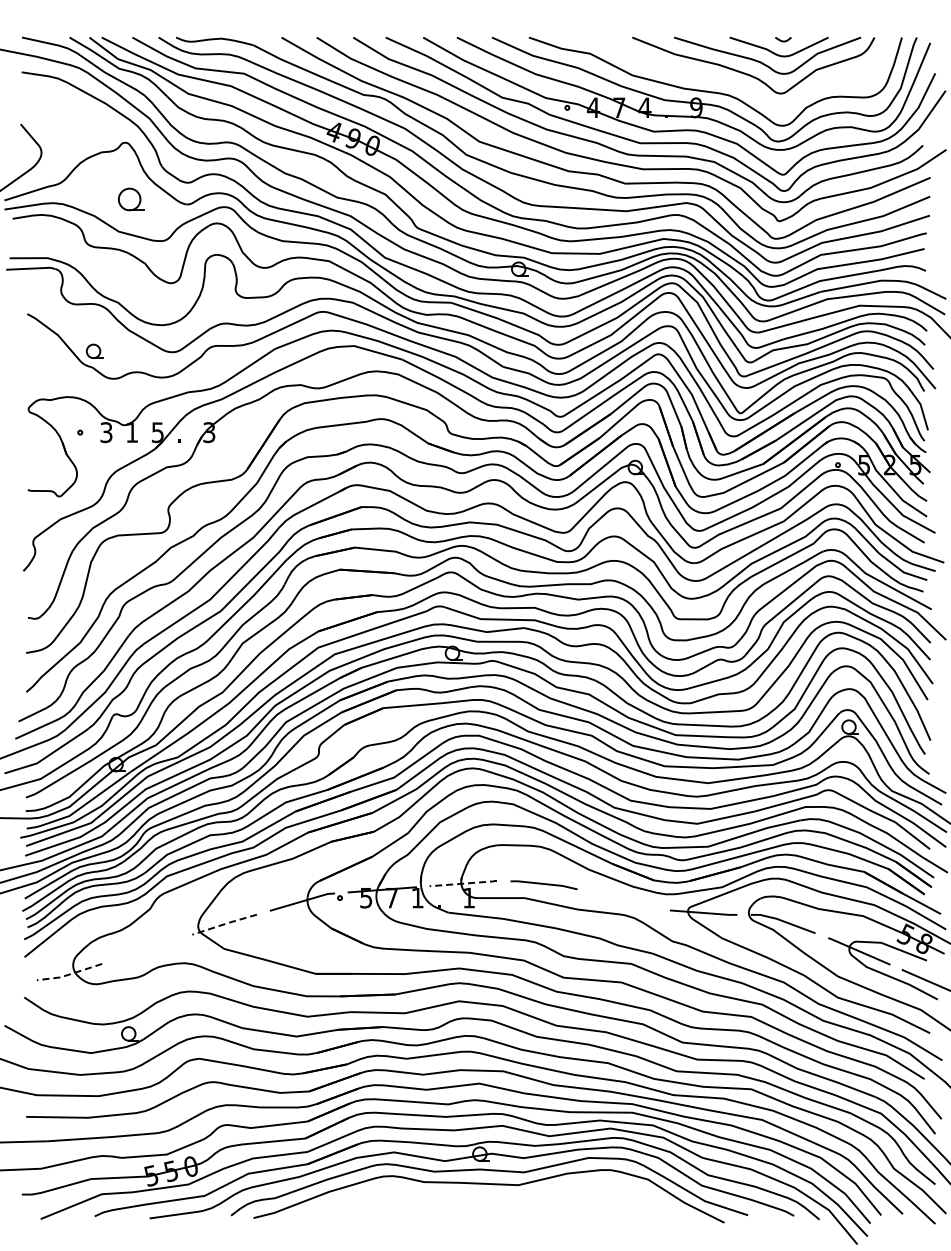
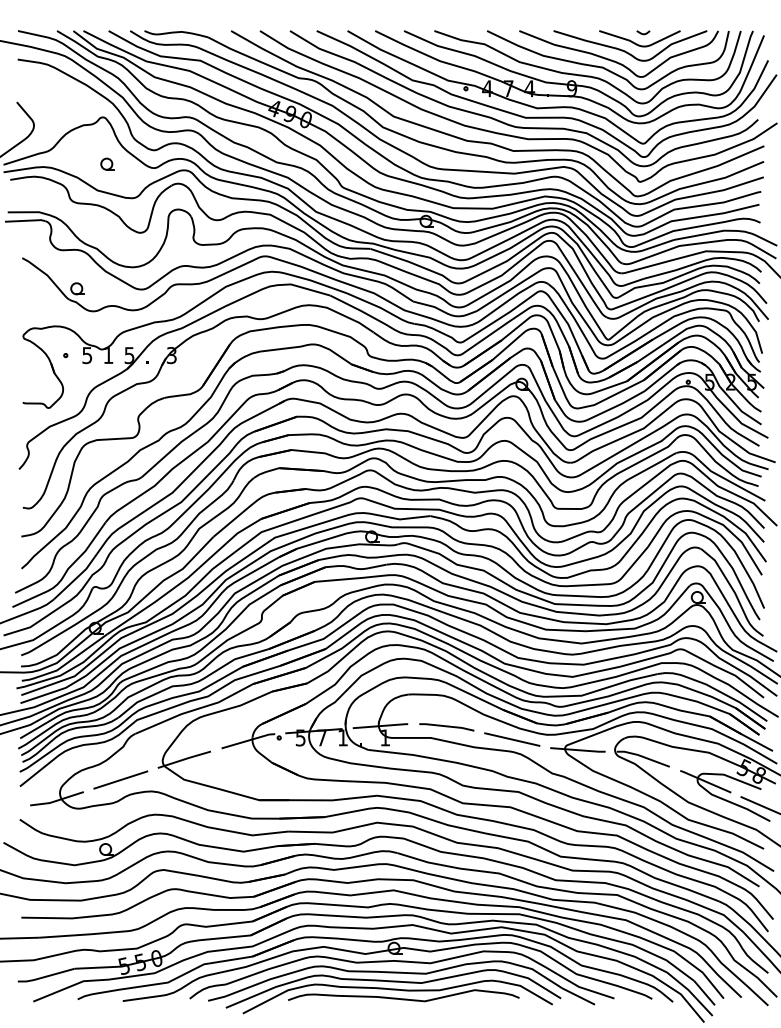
curve: (735, 81) -> (604, 67), added
part: (130, 199) -> (107, 164), size x0.62
text: (106, 432) -> (87, 355), 3 -> 5
line: (463, 883) -> (380, 725), dashed -> solid
line: (623, 899) -> (512, 739), added
line: (224, 924) -> (184, 759), dashed -> solid
line: (147, 948) -> (121, 779), added
line: (69, 974) -> (56, 800), dashed -> solid
part: (479, 1206) -> (393, 991), added

